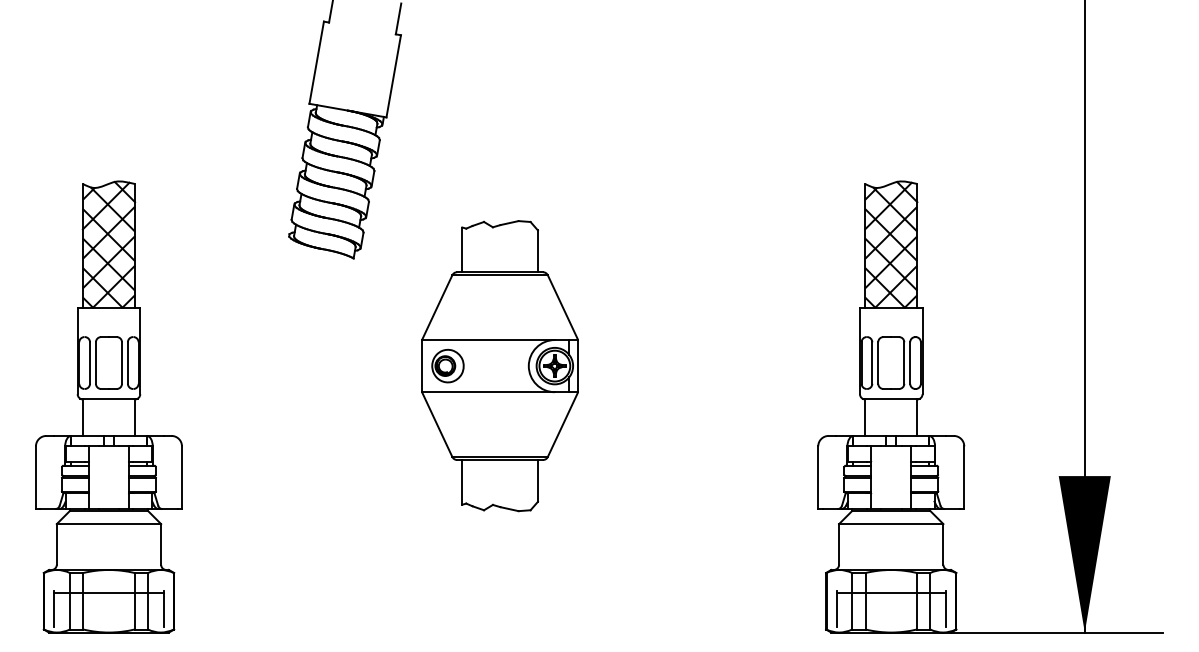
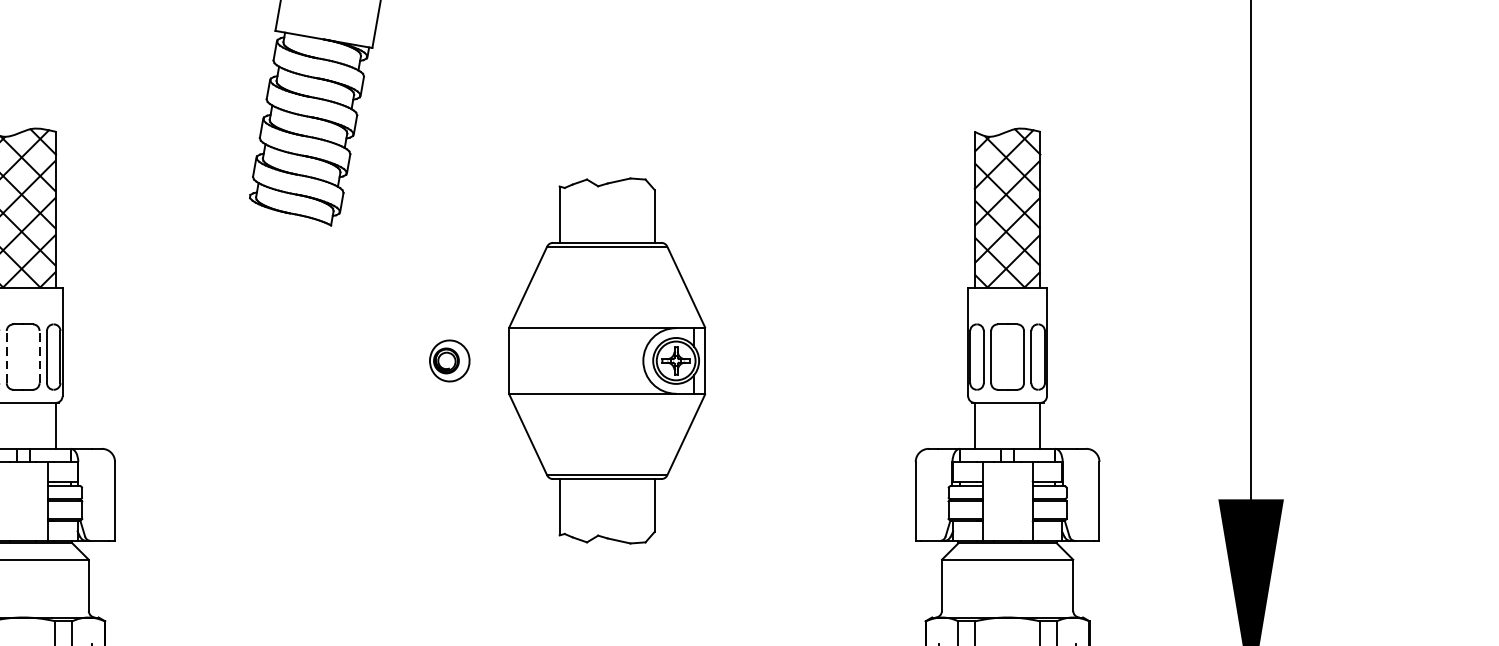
line: (95, 363) -> (6, 357), solid -> dashed
line: (122, 363) -> (40, 357), solid -> dashed
part: (499, 366) -> (606, 361), moved

